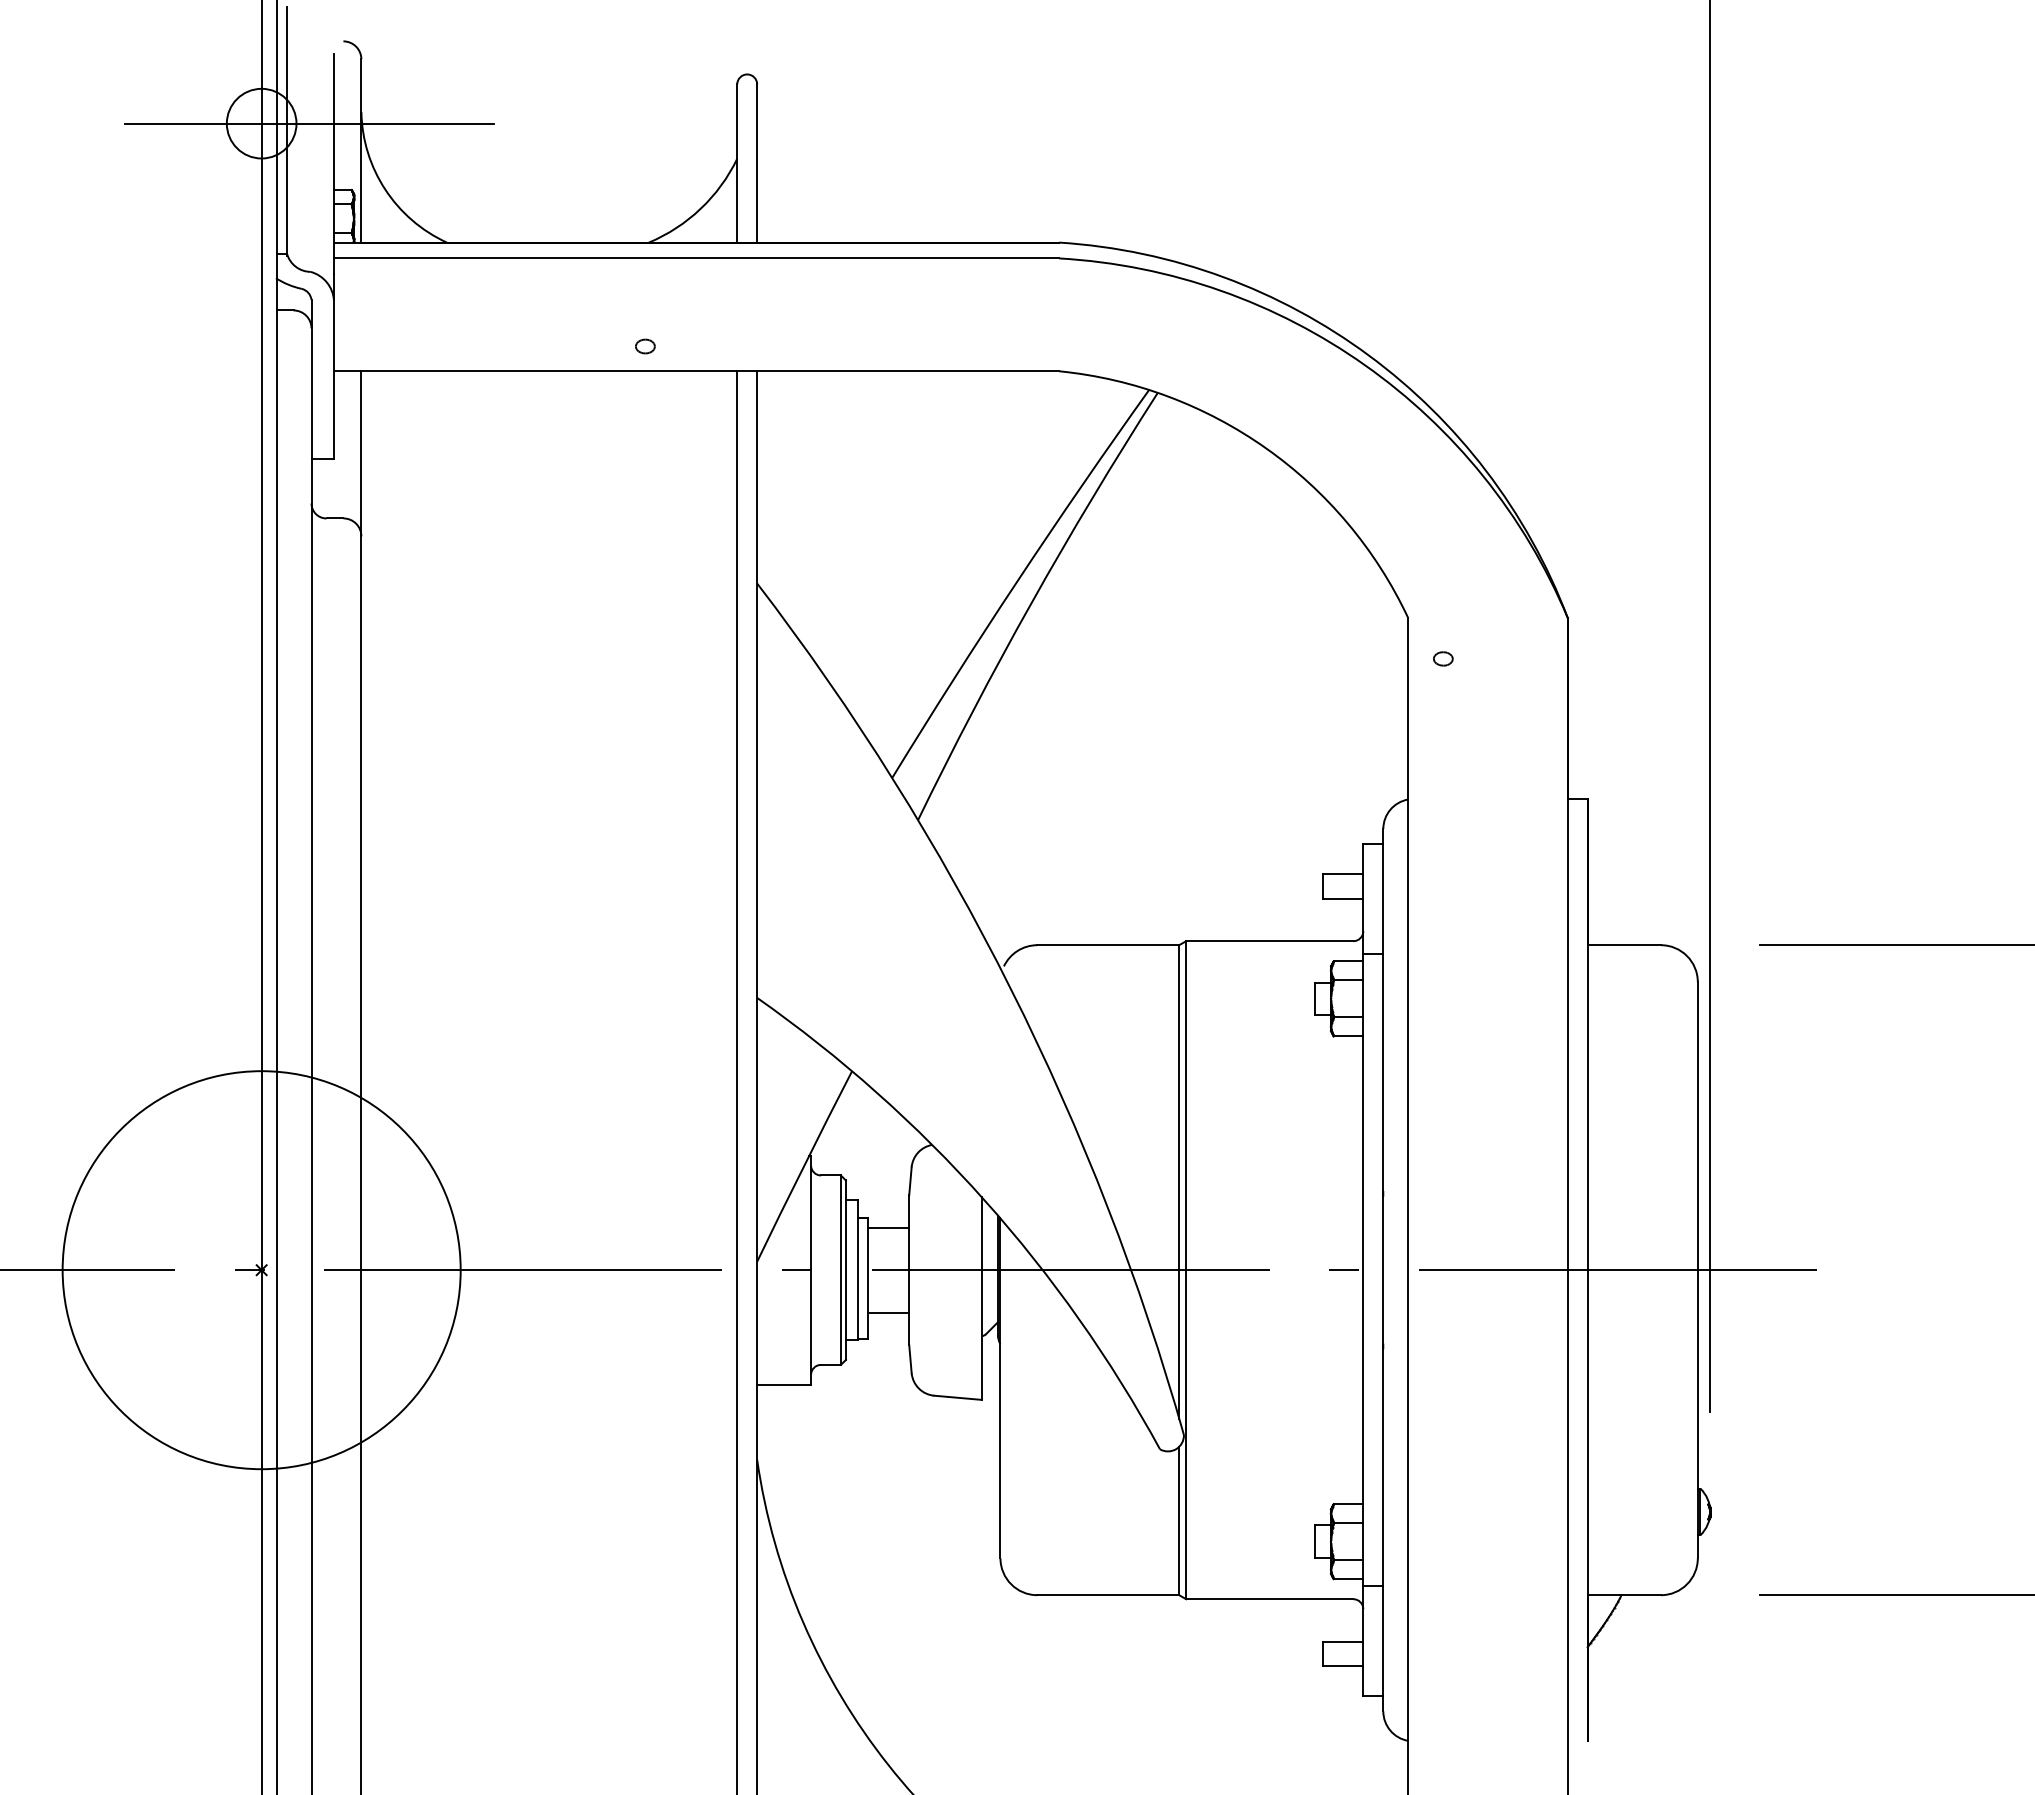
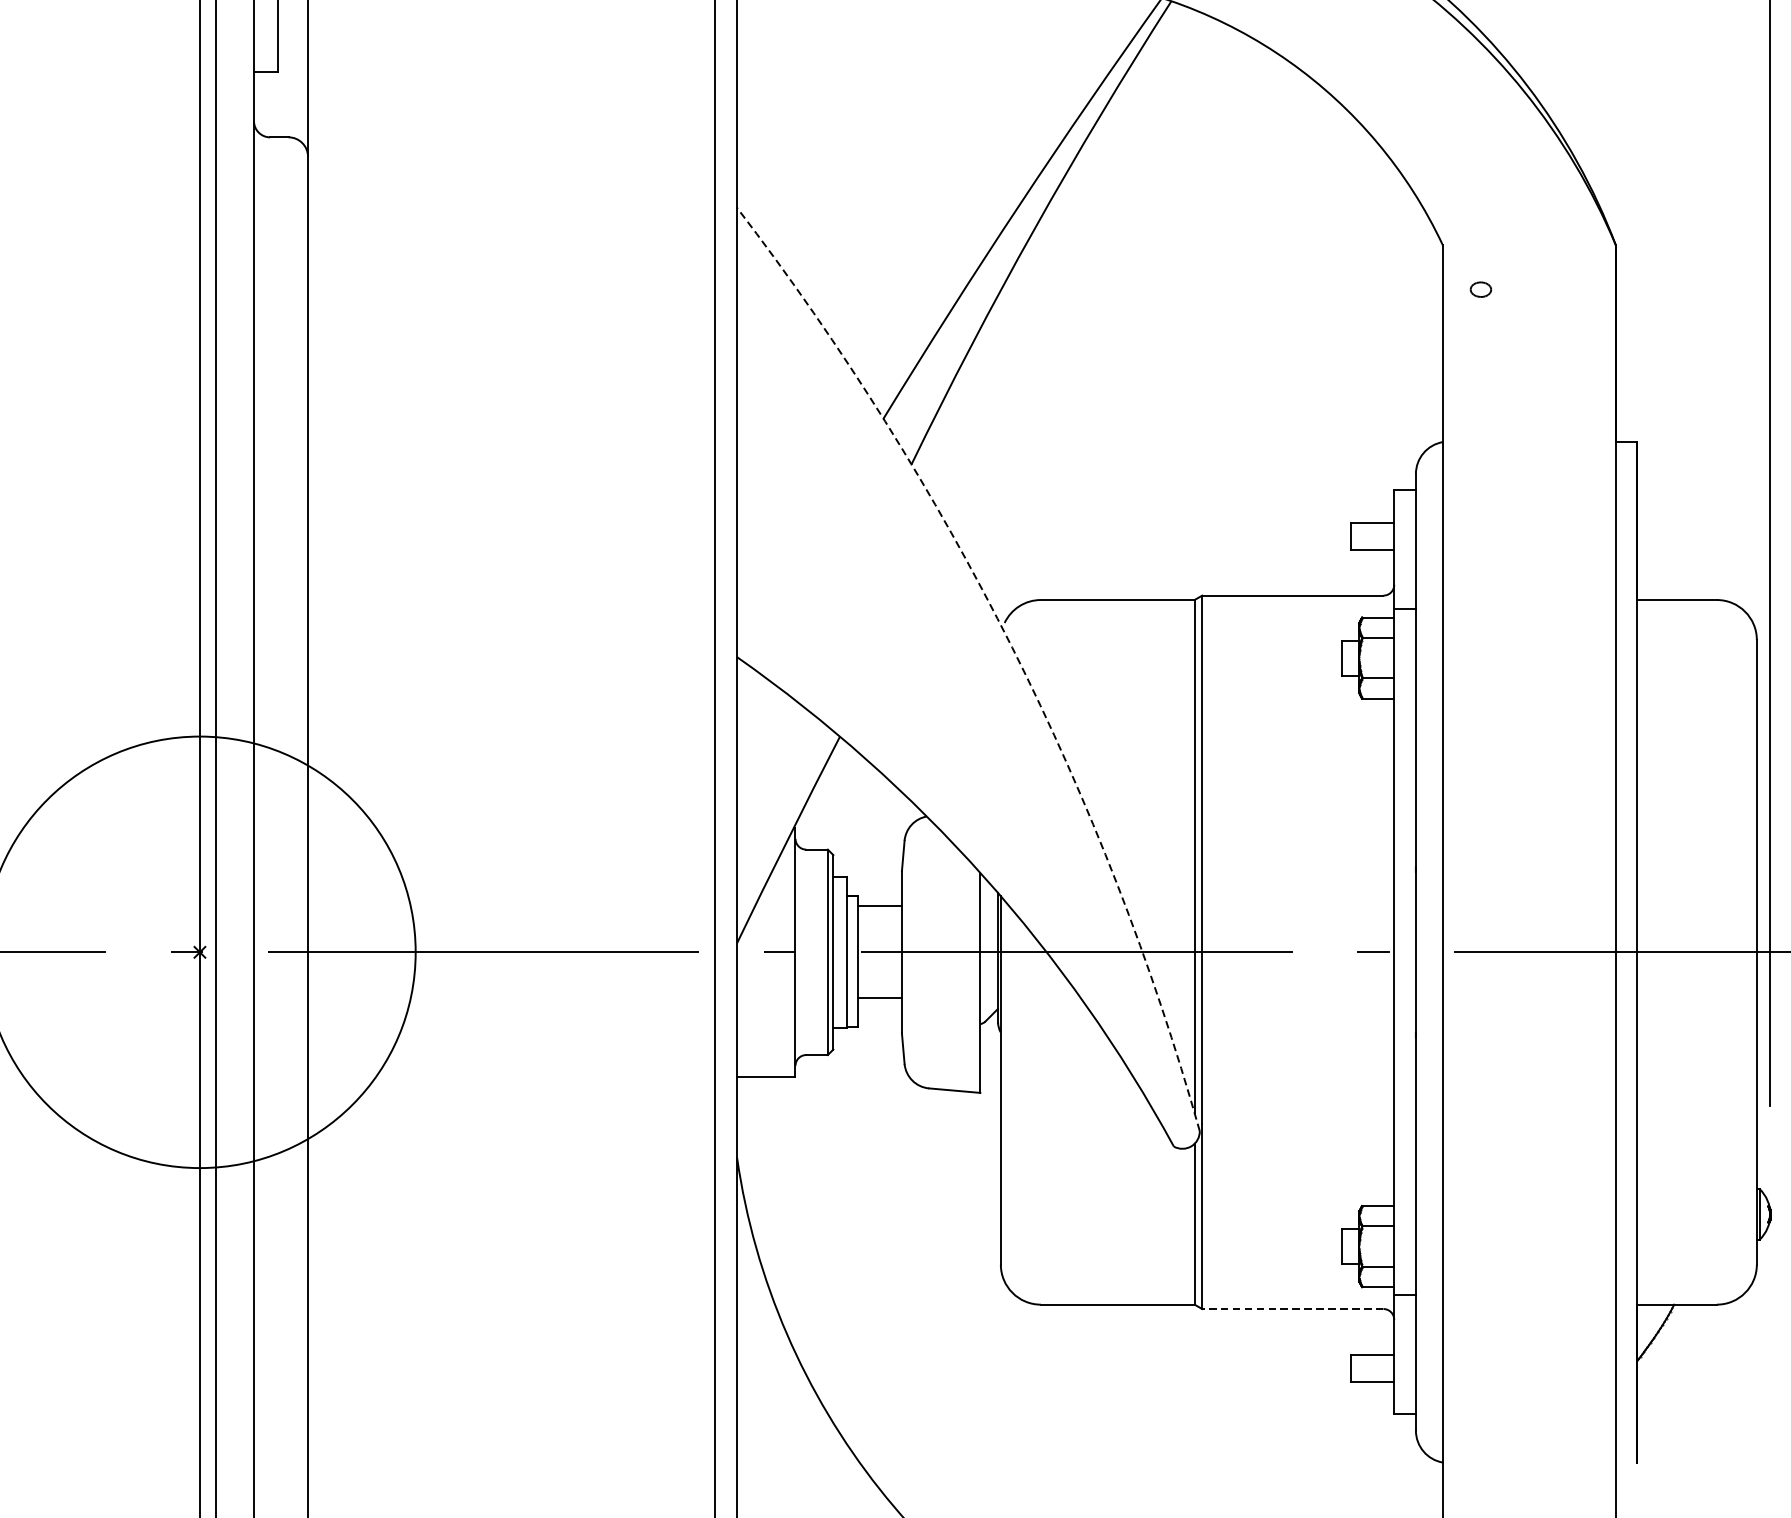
arc: (1010, 989) -> (1011, 648), solid -> dashed
line: (1269, 1599) -> (1292, 1309), solid -> dashed

